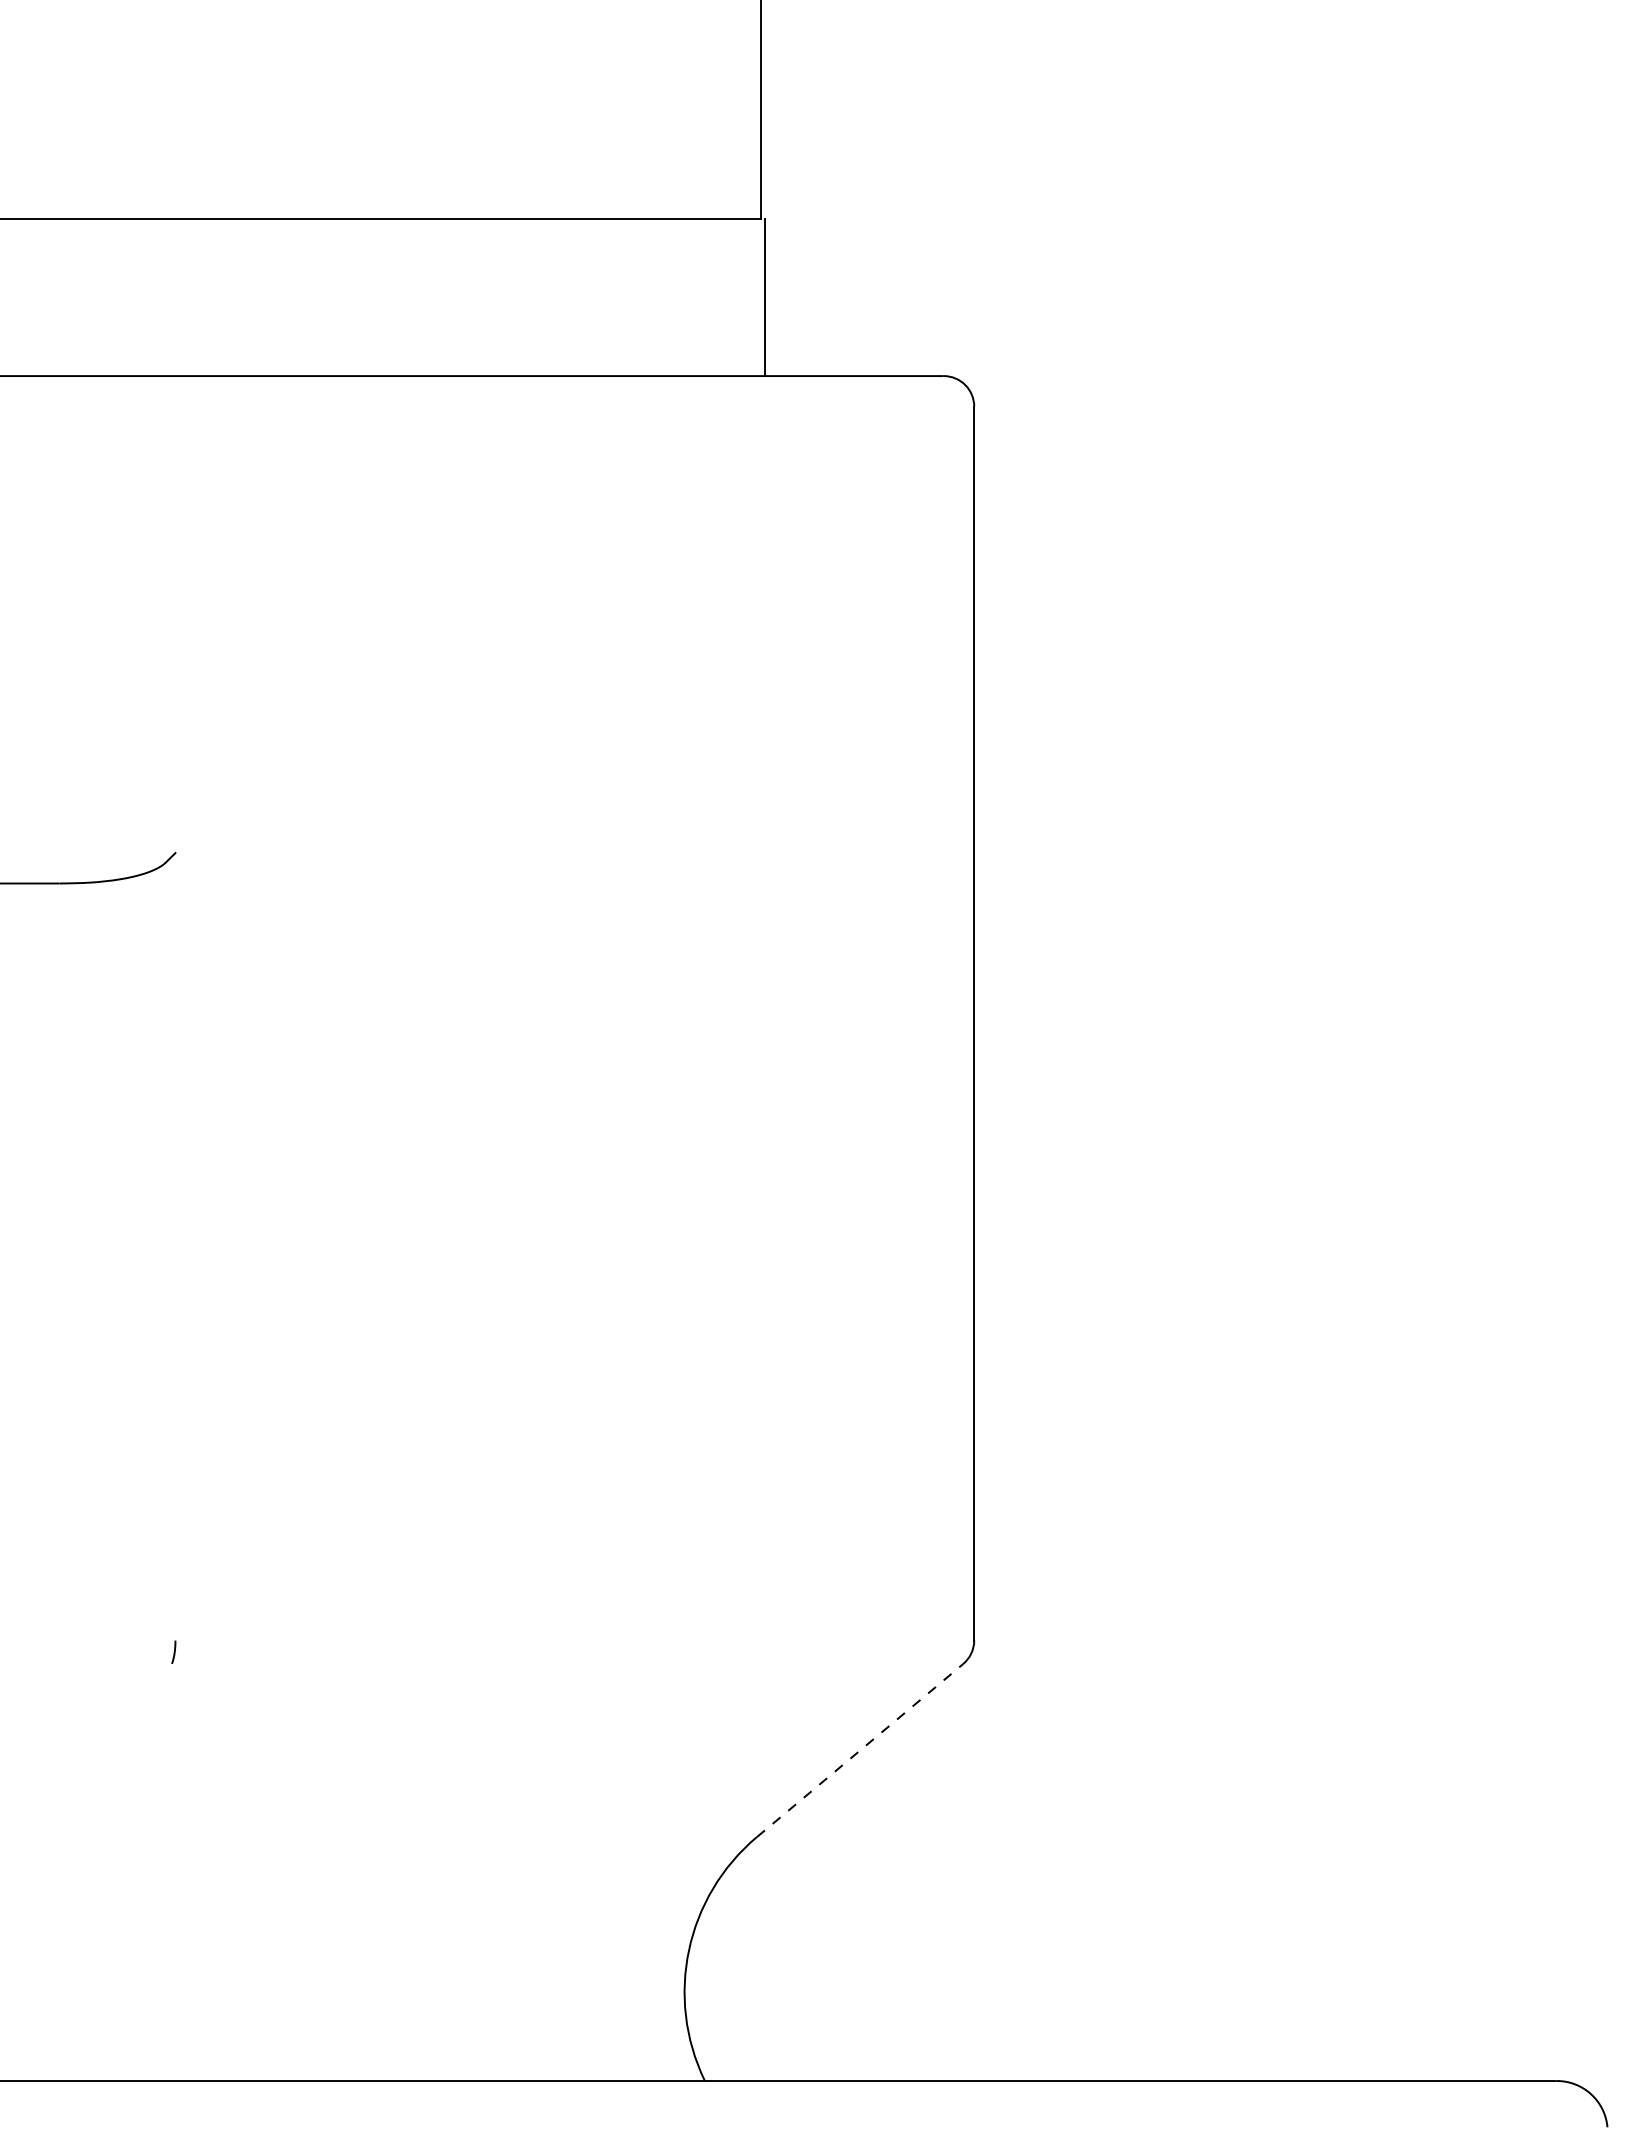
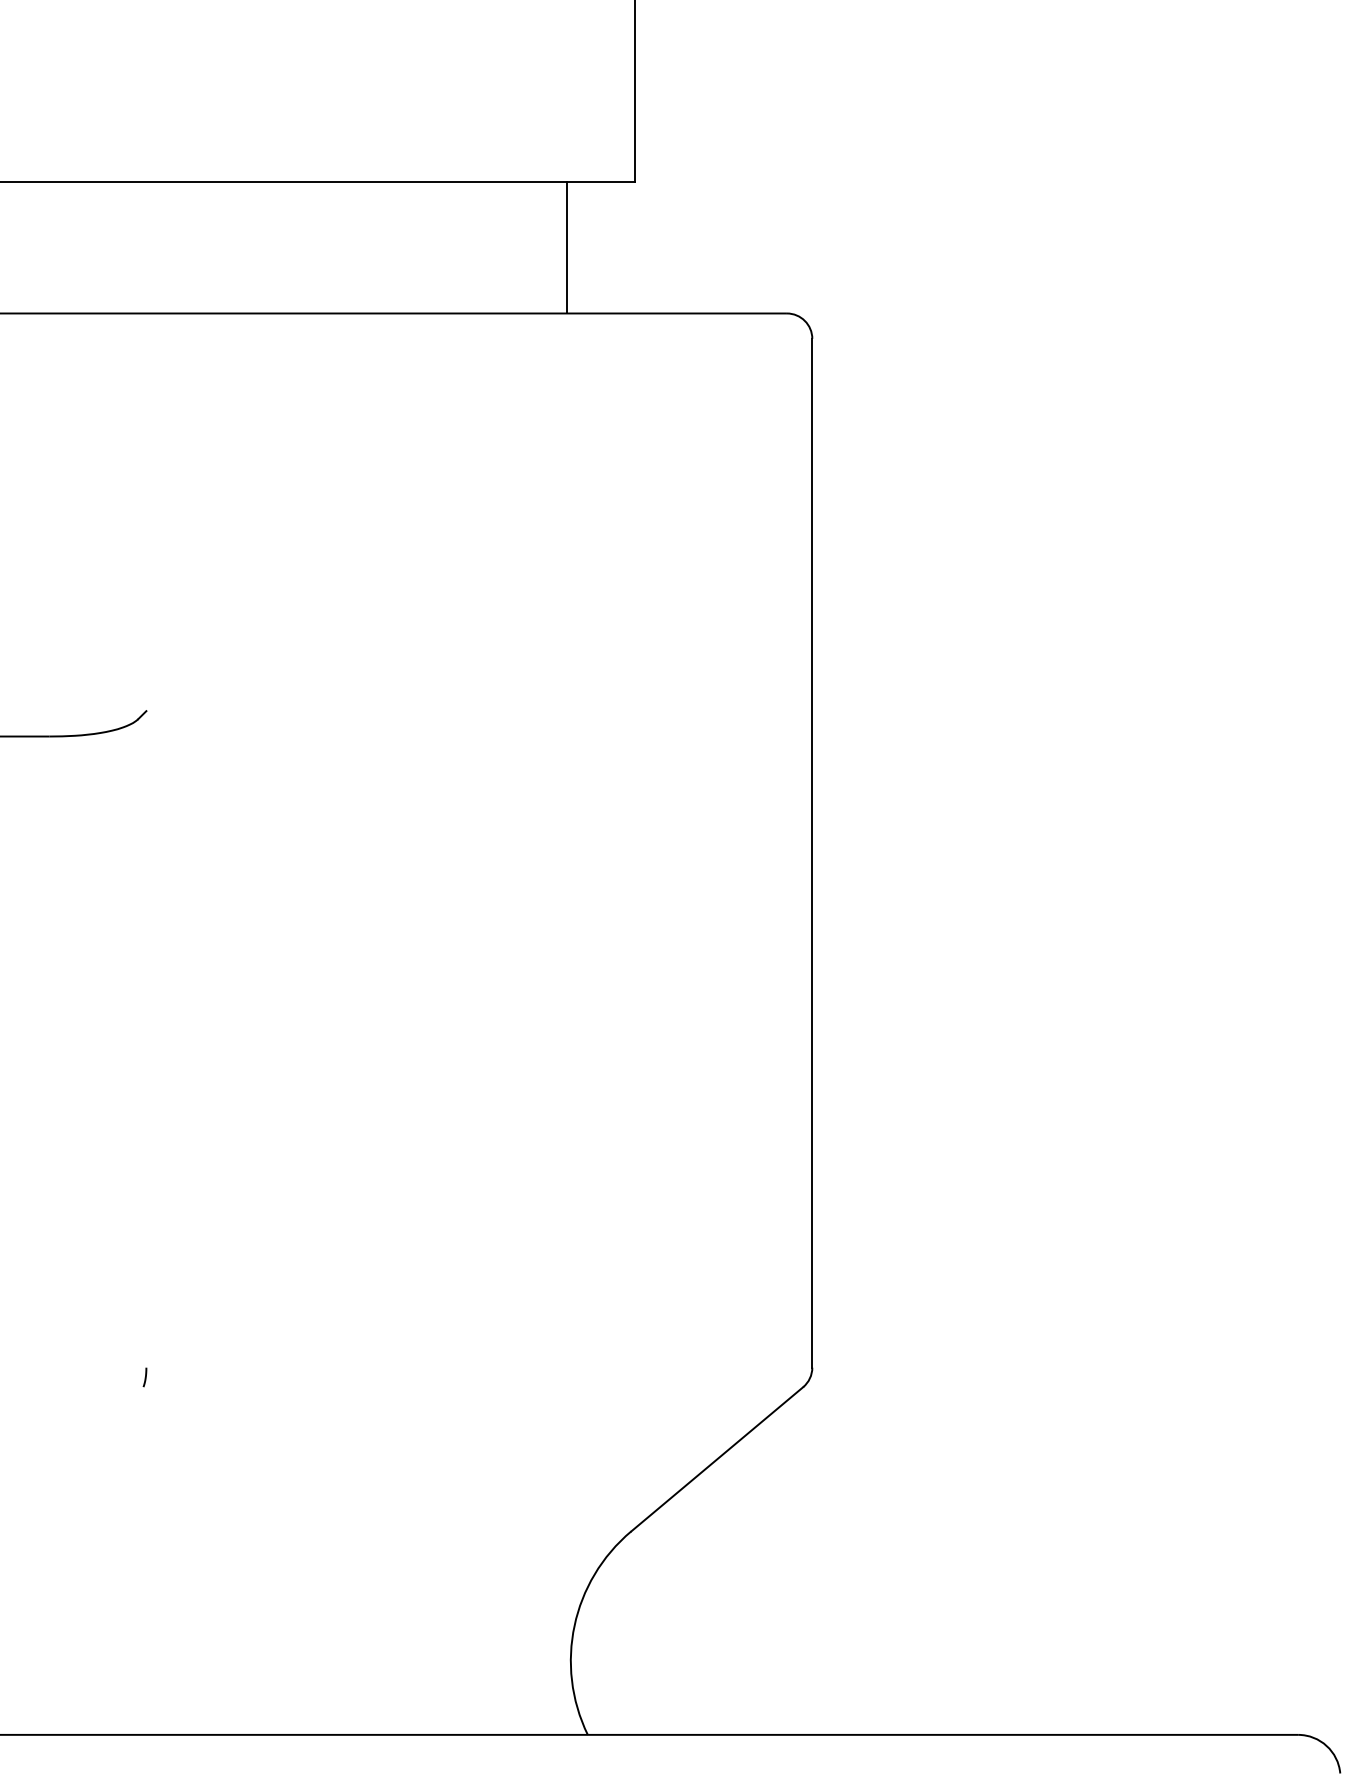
line: (764, 297) -> (566, 247), moved
line: (860, 1750) -> (717, 1459), dashed -> solid

